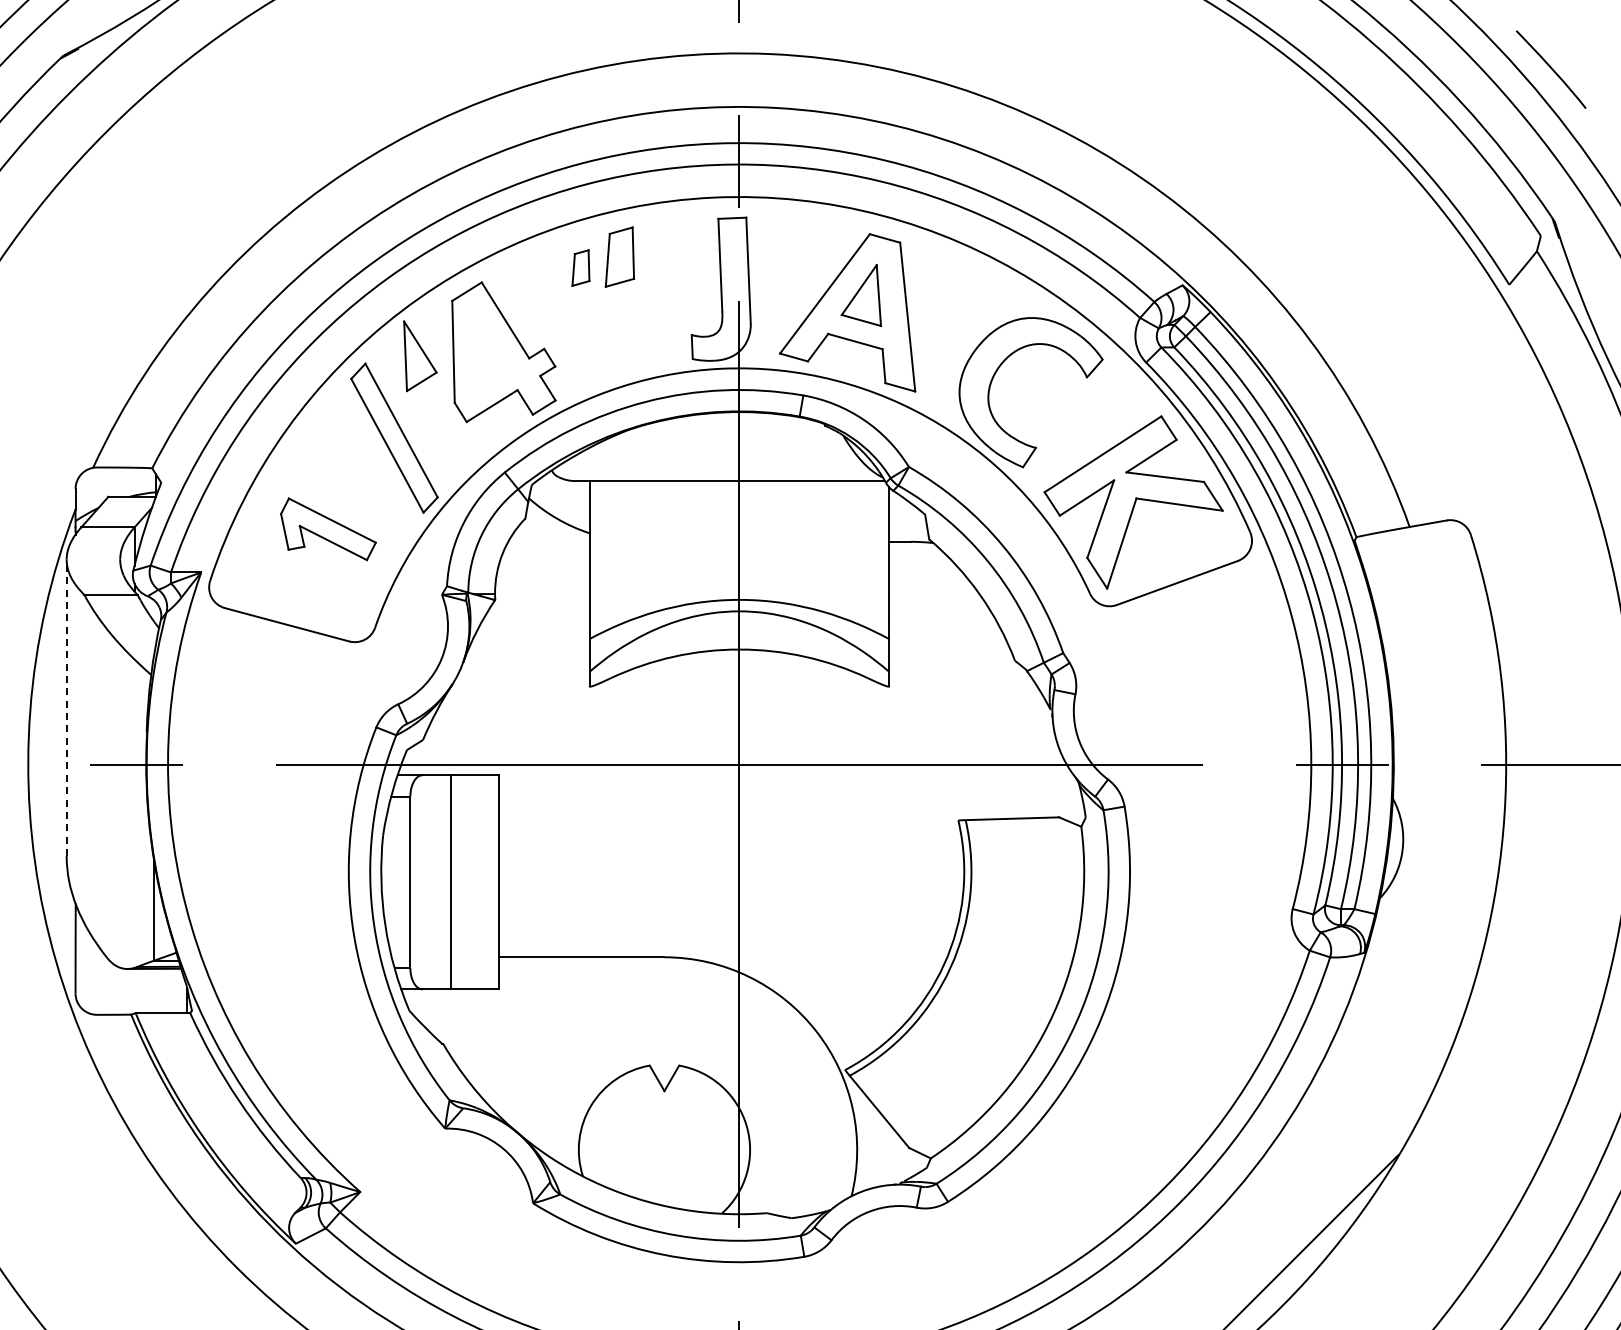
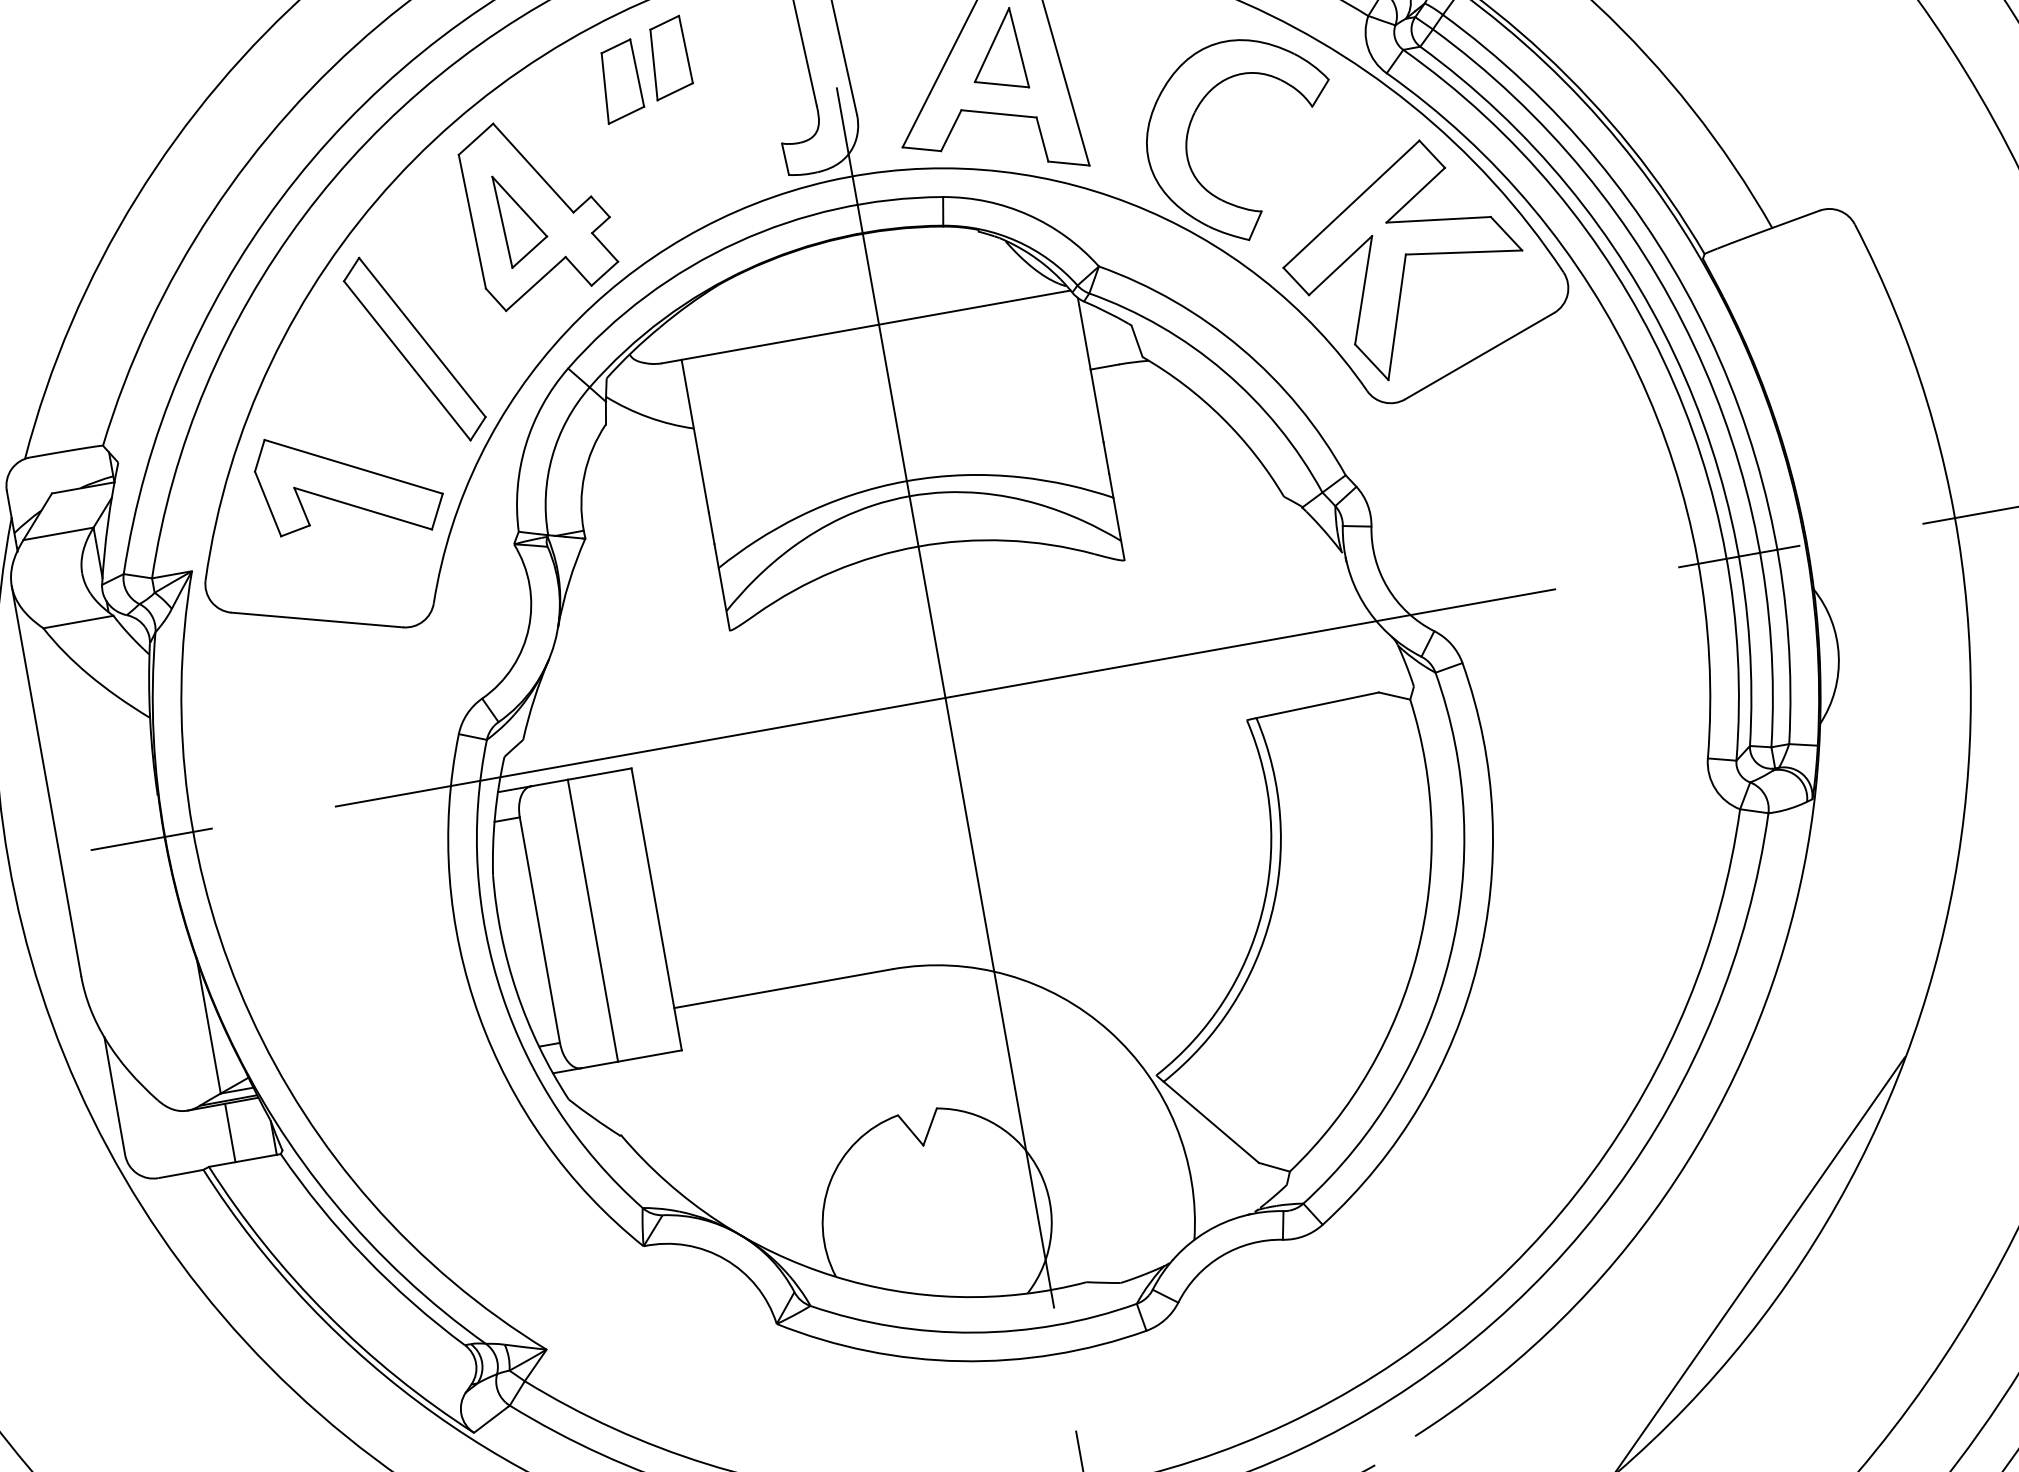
part: (580, 267) -> (619, 80), size x1.67
part: (420, 356) -> (522, 219), moved
part: (328, 529) -> (349, 484), size x1.43
line: (66, 707) -> (46, 780), dashed -> solid
line: (155, 990) -> (229, 1132), added

